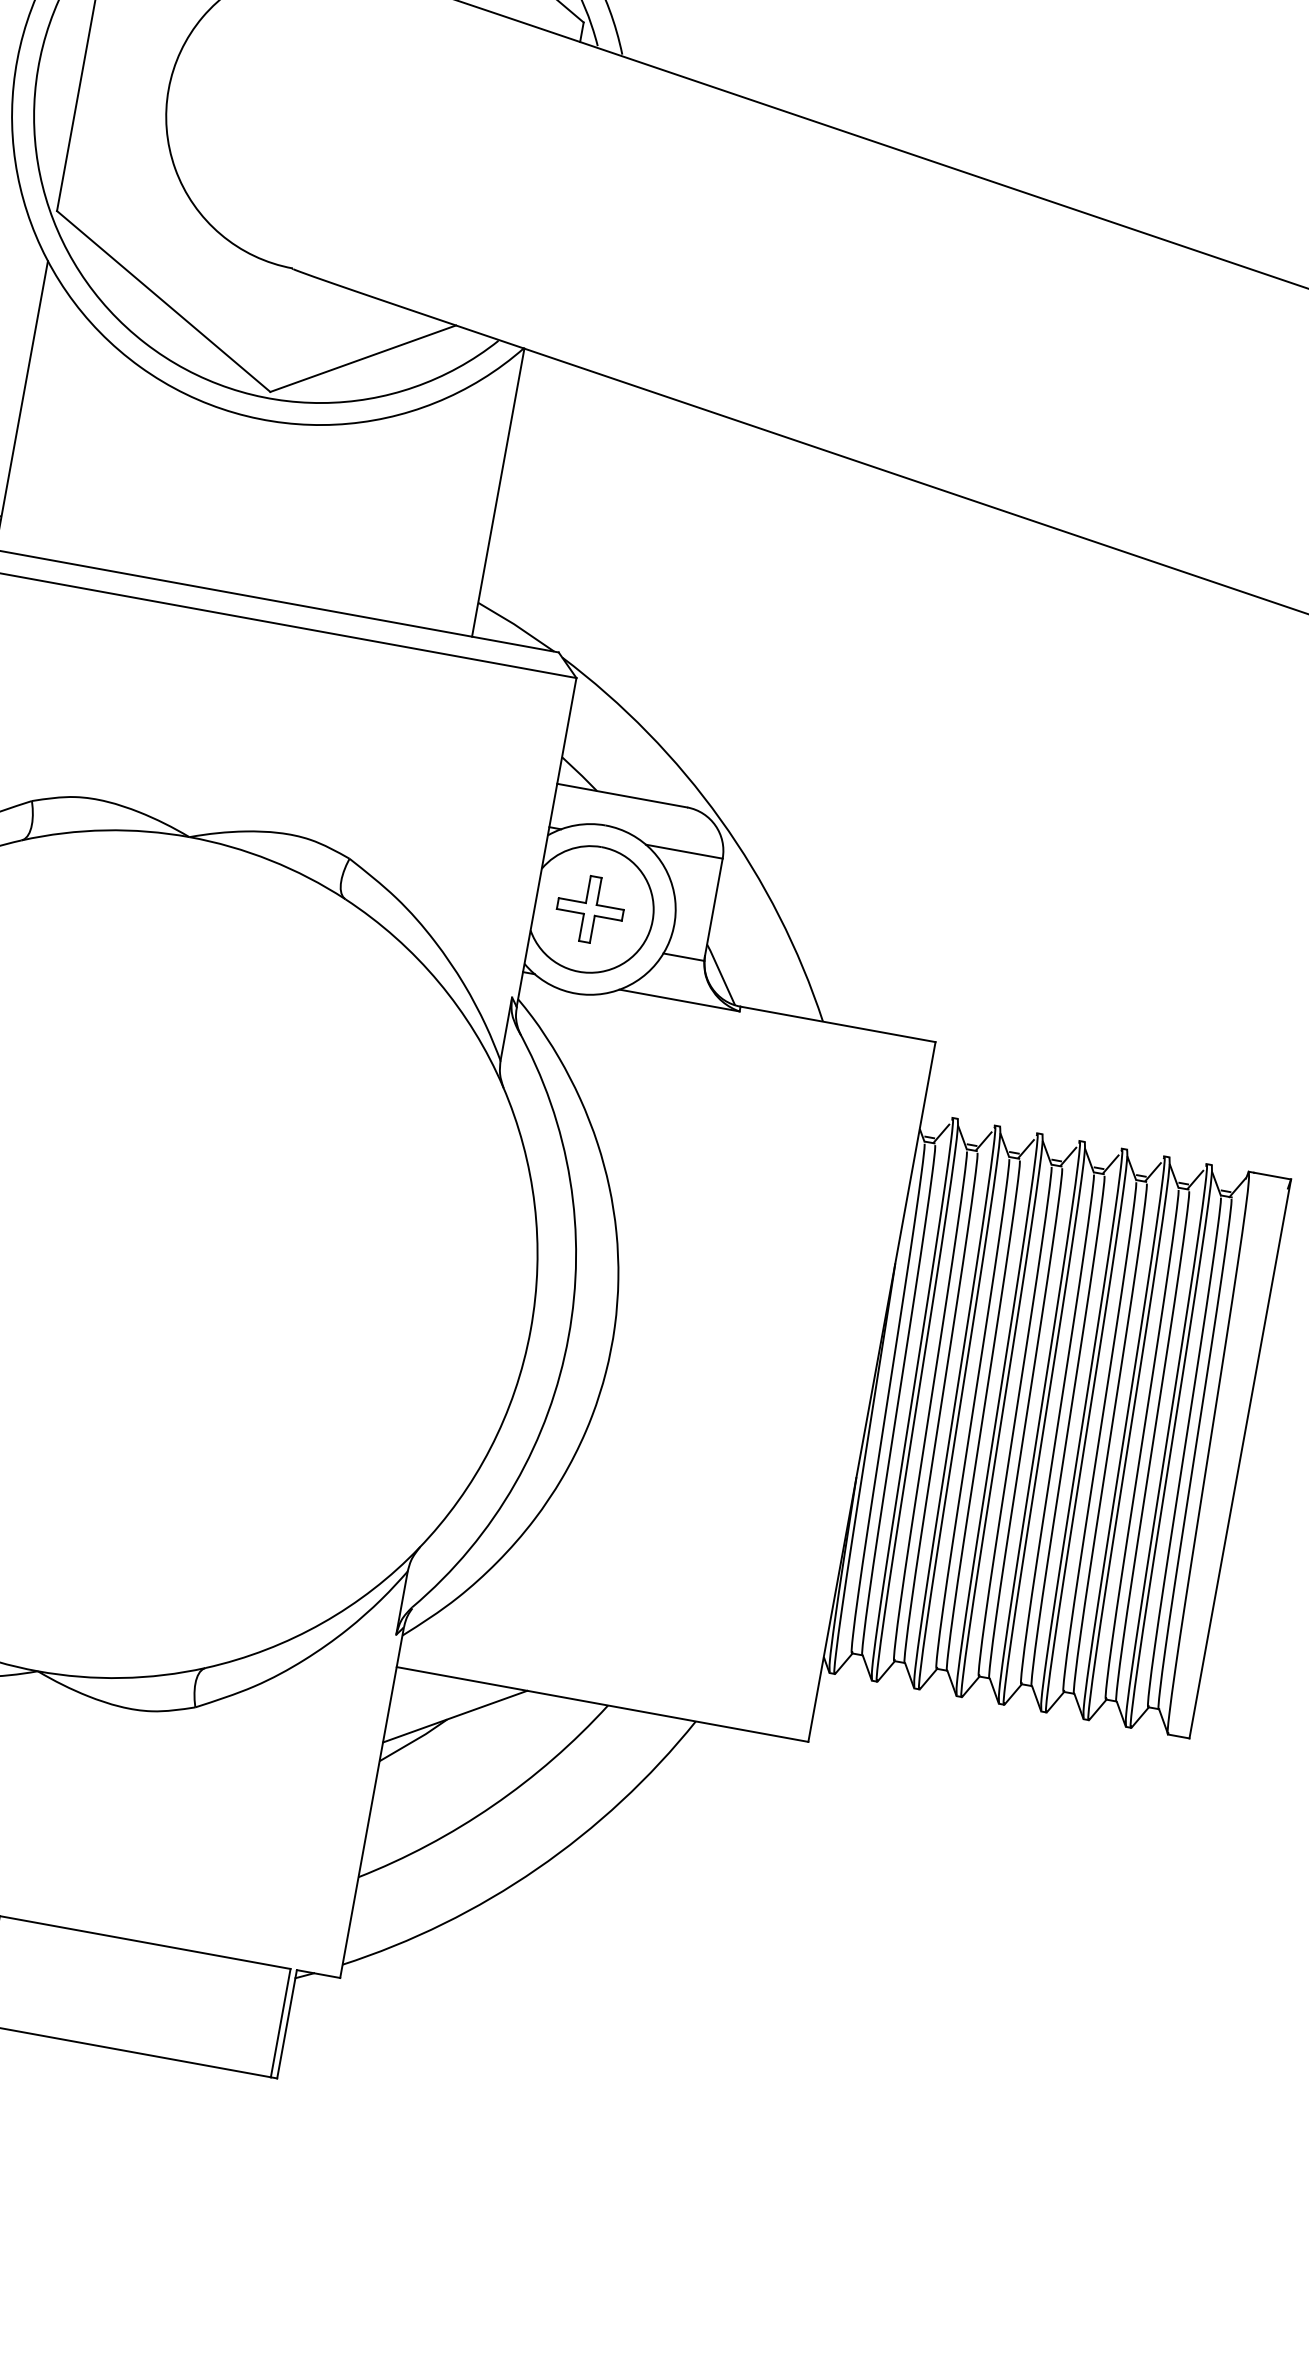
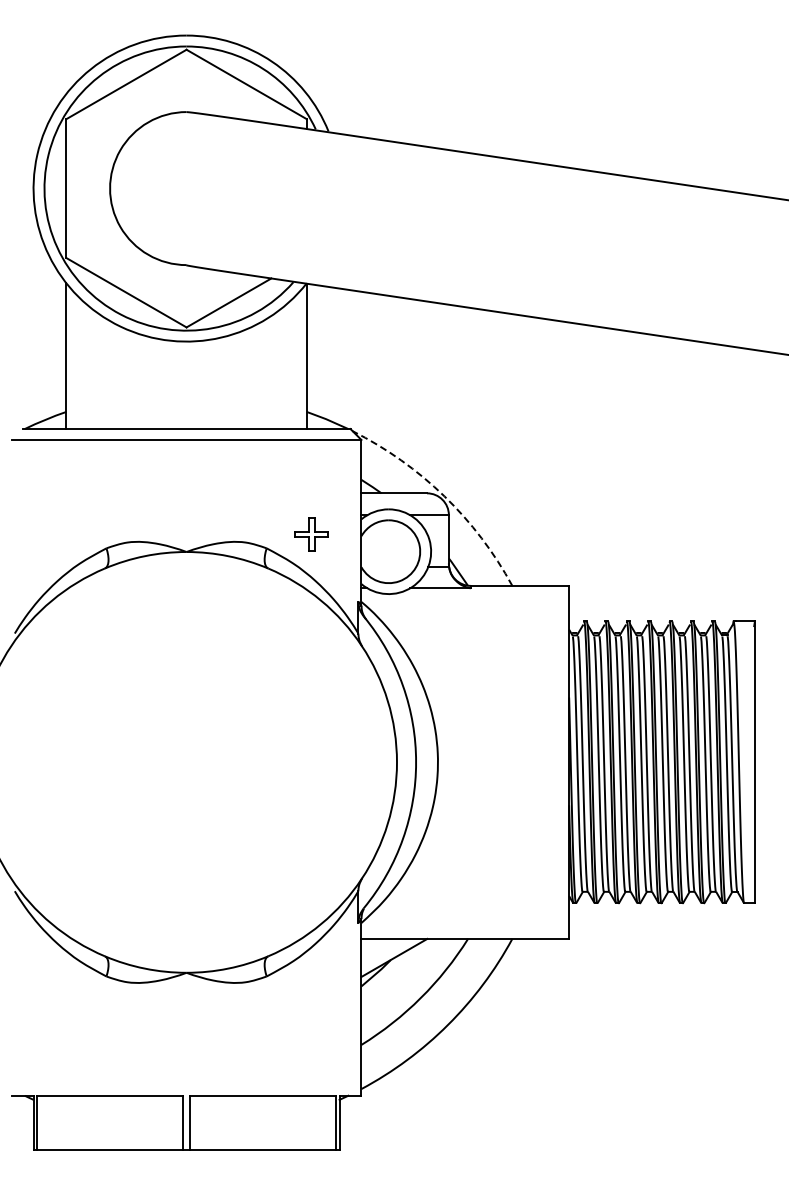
arc: (720, 820) -> (444, 496), solid -> dashed
part: (589, 908) -> (311, 534), moved

